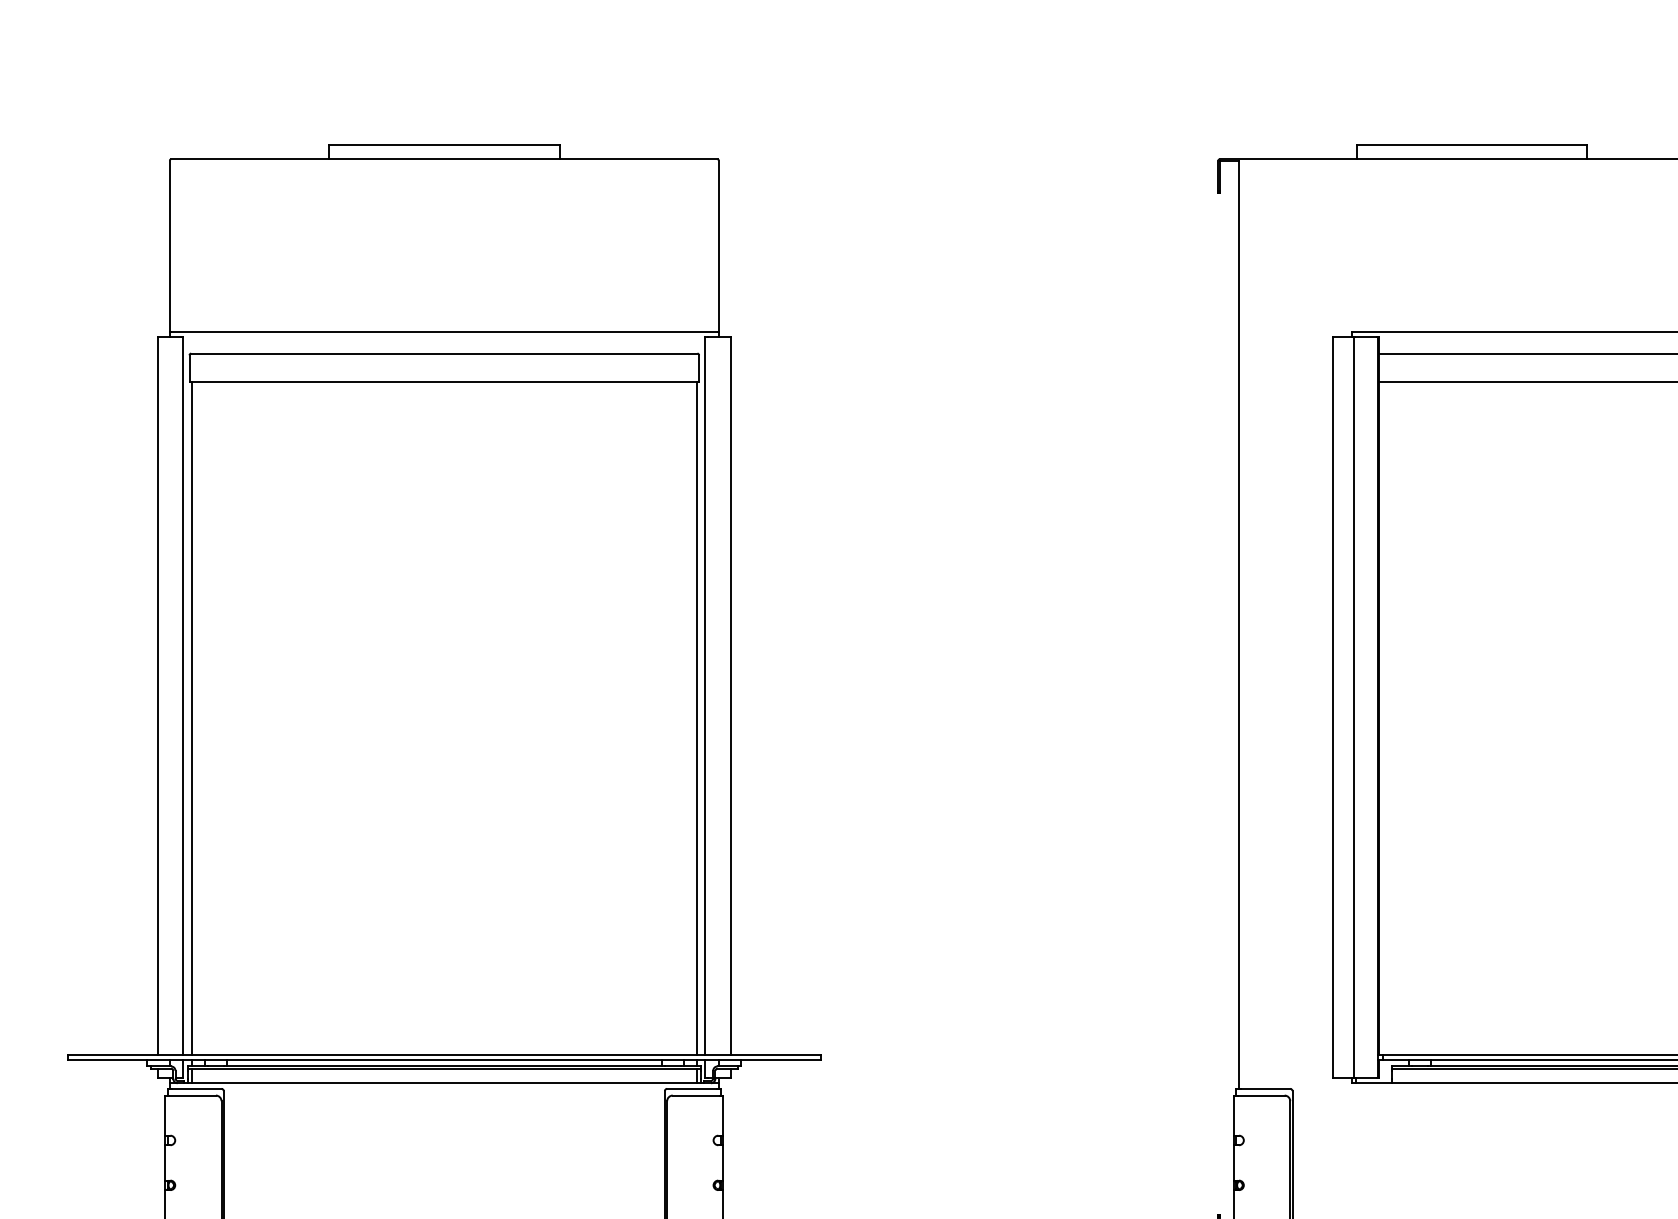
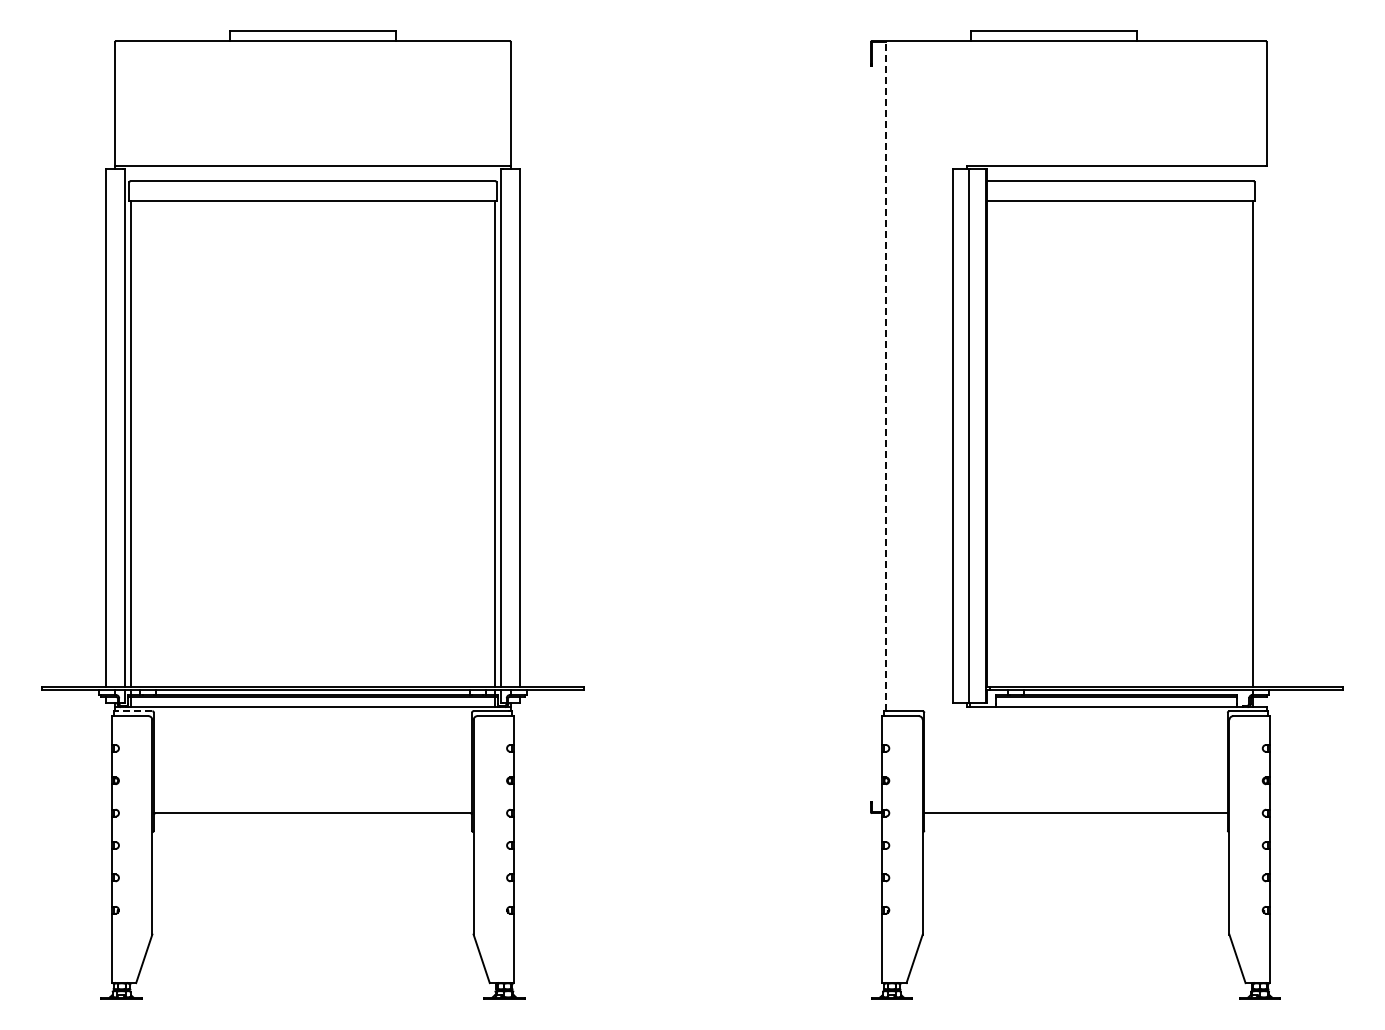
line: (1238, 624) -> (885, 376), solid -> dashed
line: (196, 1089) -> (134, 711), solid -> dashed

